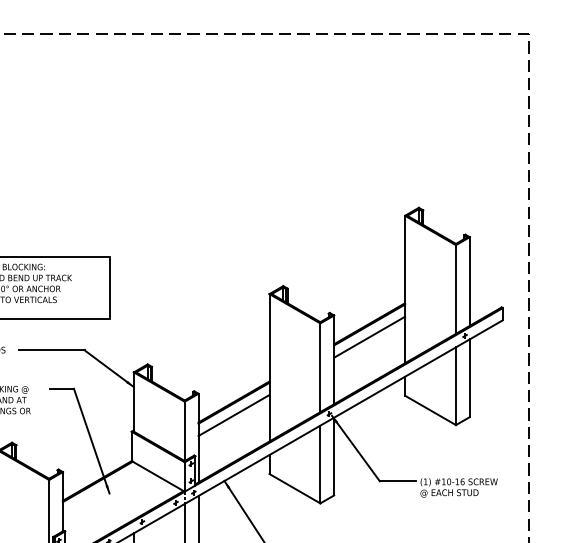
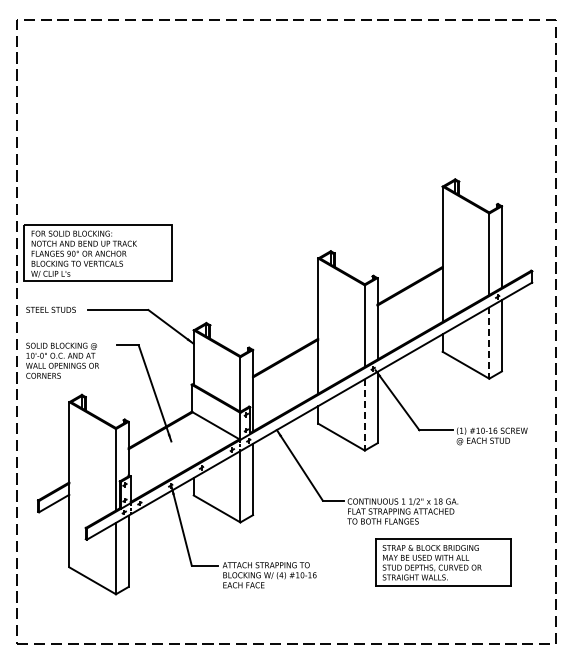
line: (369, 336) -> (409, 297), removed
line: (456, 386) -> (489, 343), solid -> dashed
line: (233, 415) -> (285, 369), removed
line: (319, 464) -> (364, 414), solid -> dashed

